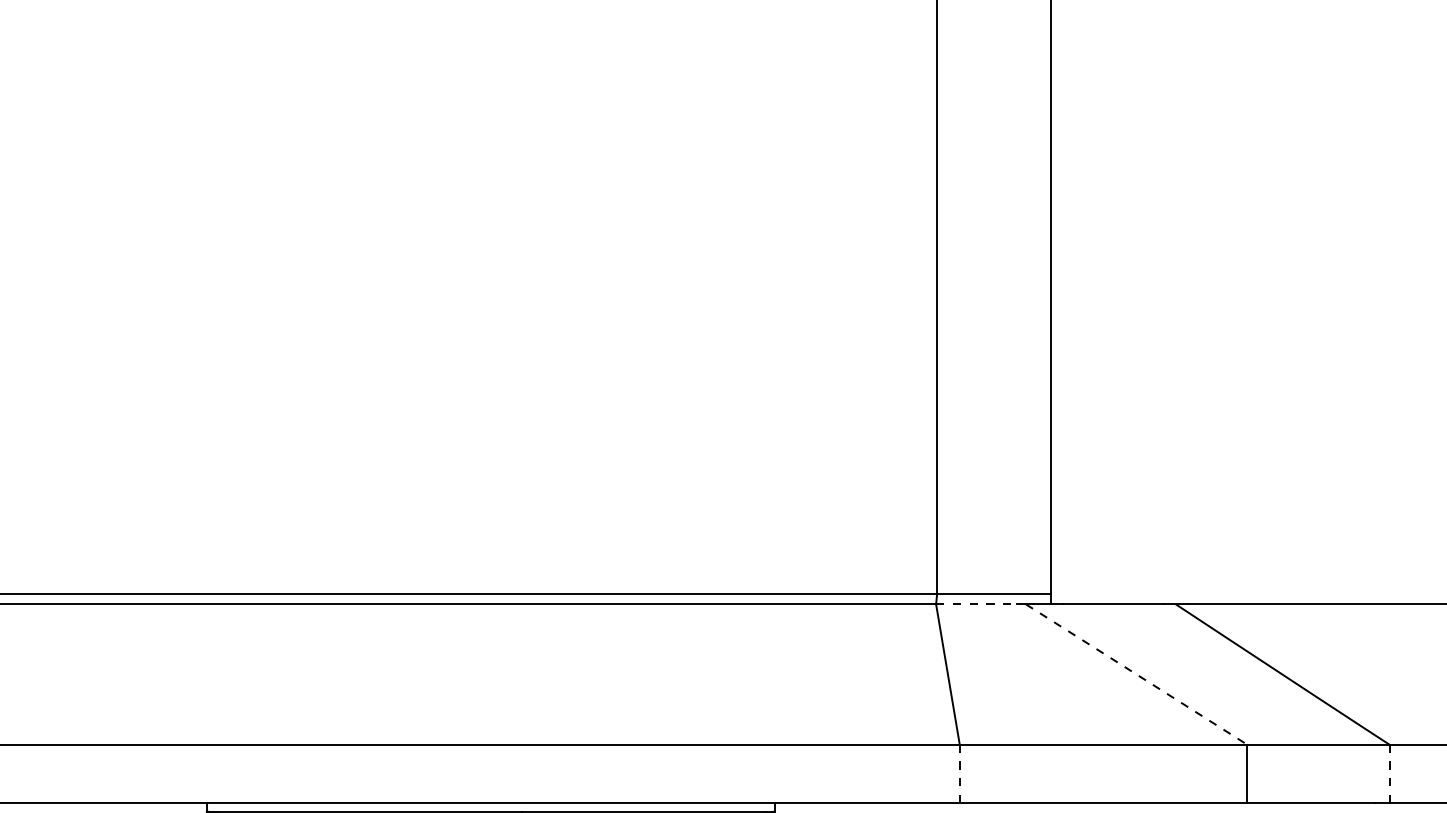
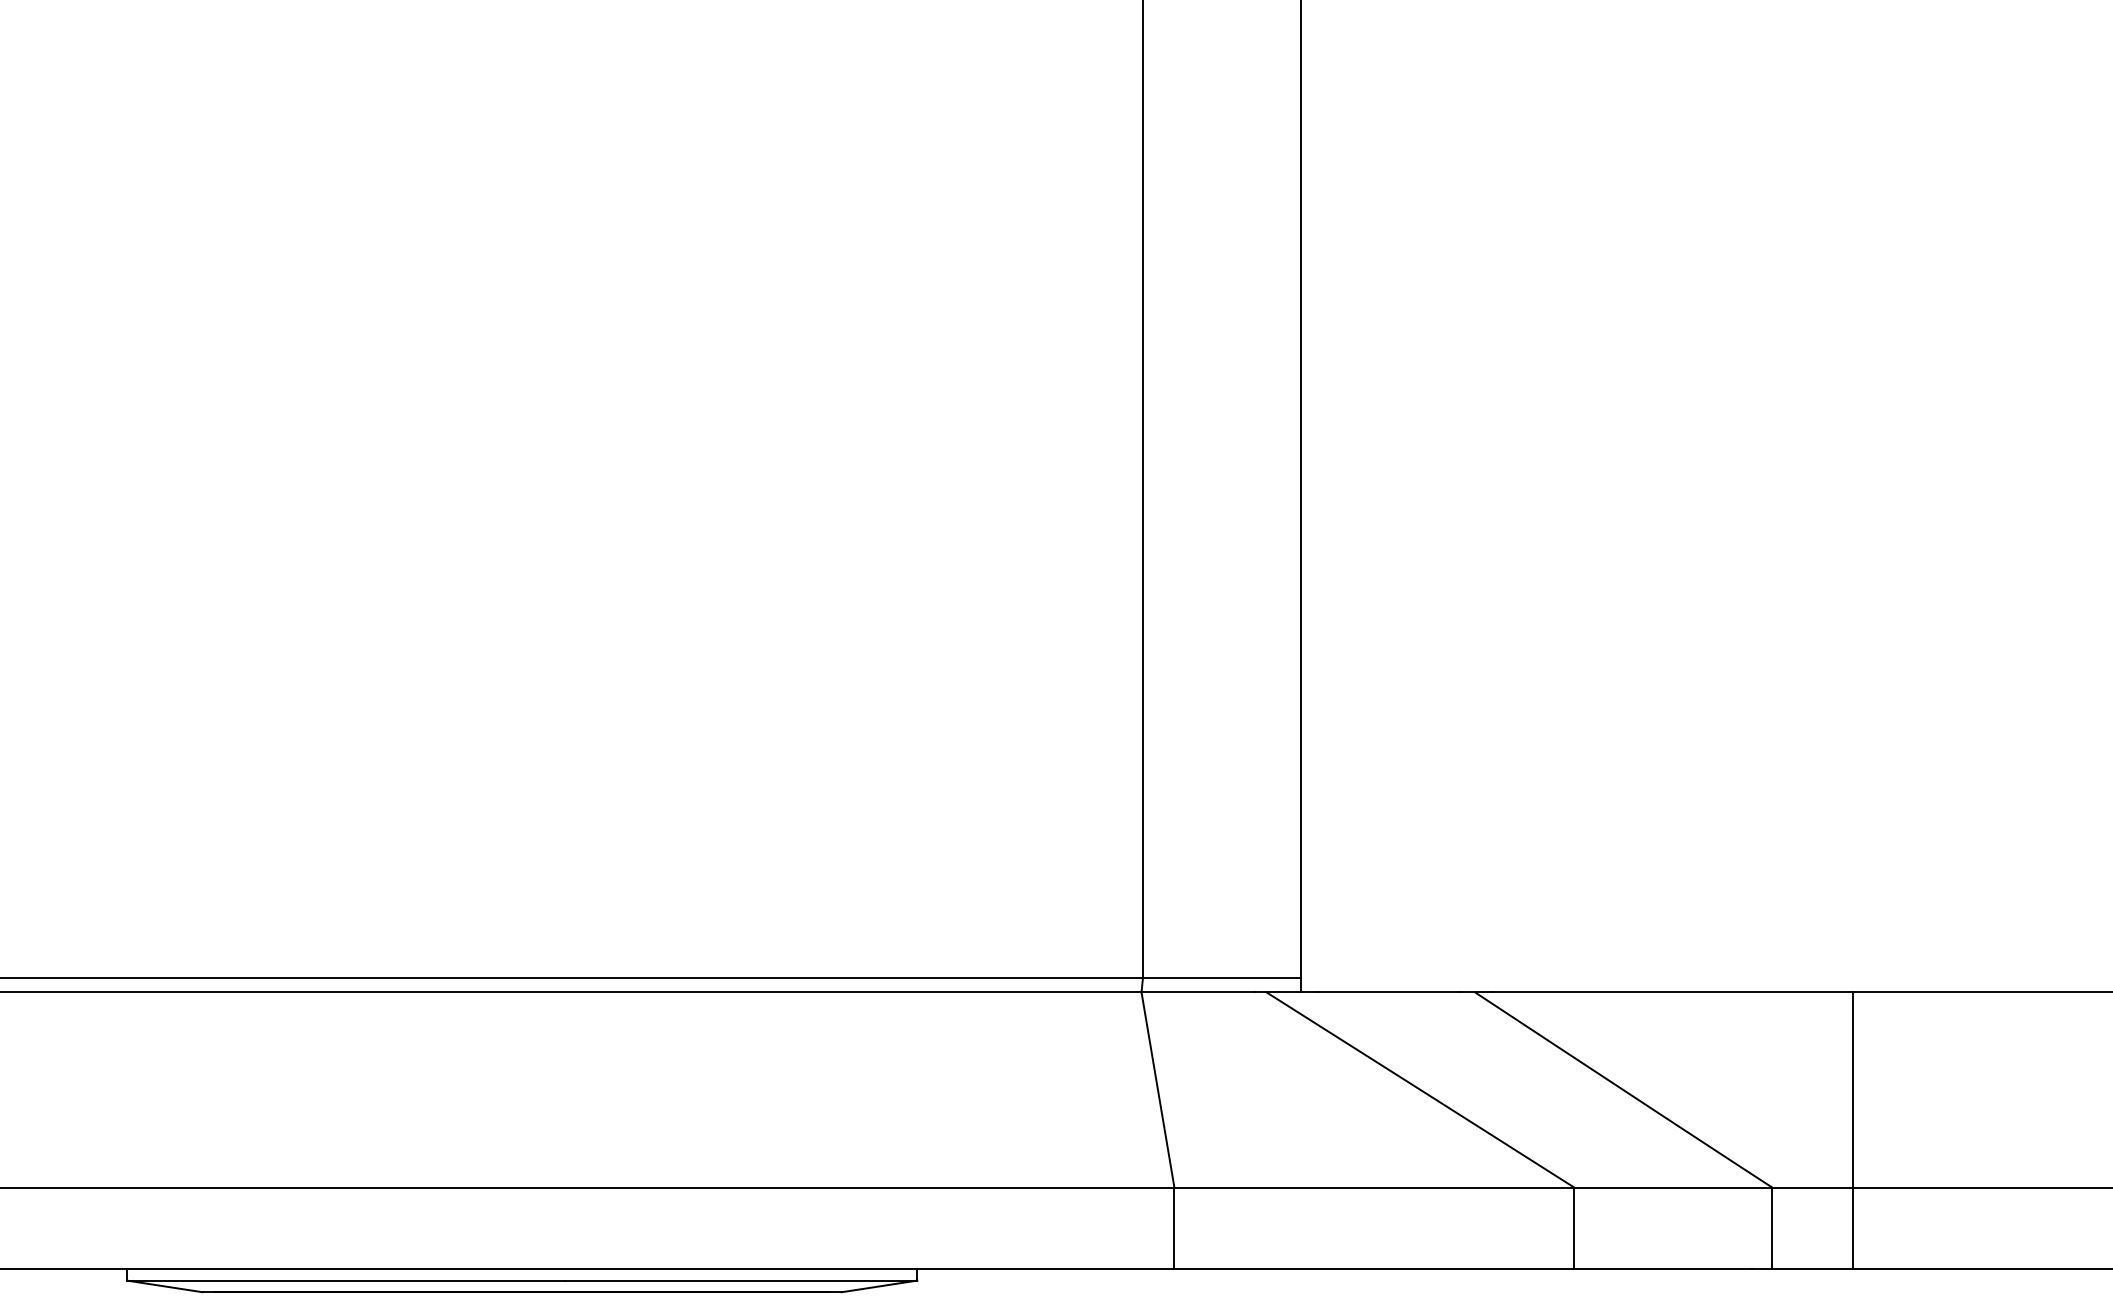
line: (977, 604) -> (1198, 992), dashed -> solid
line: (1136, 674) -> (1420, 1089), dashed -> solid
line: (959, 774) -> (1174, 1228), dashed -> solid
line: (1389, 774) -> (1772, 1228), dashed -> solid

